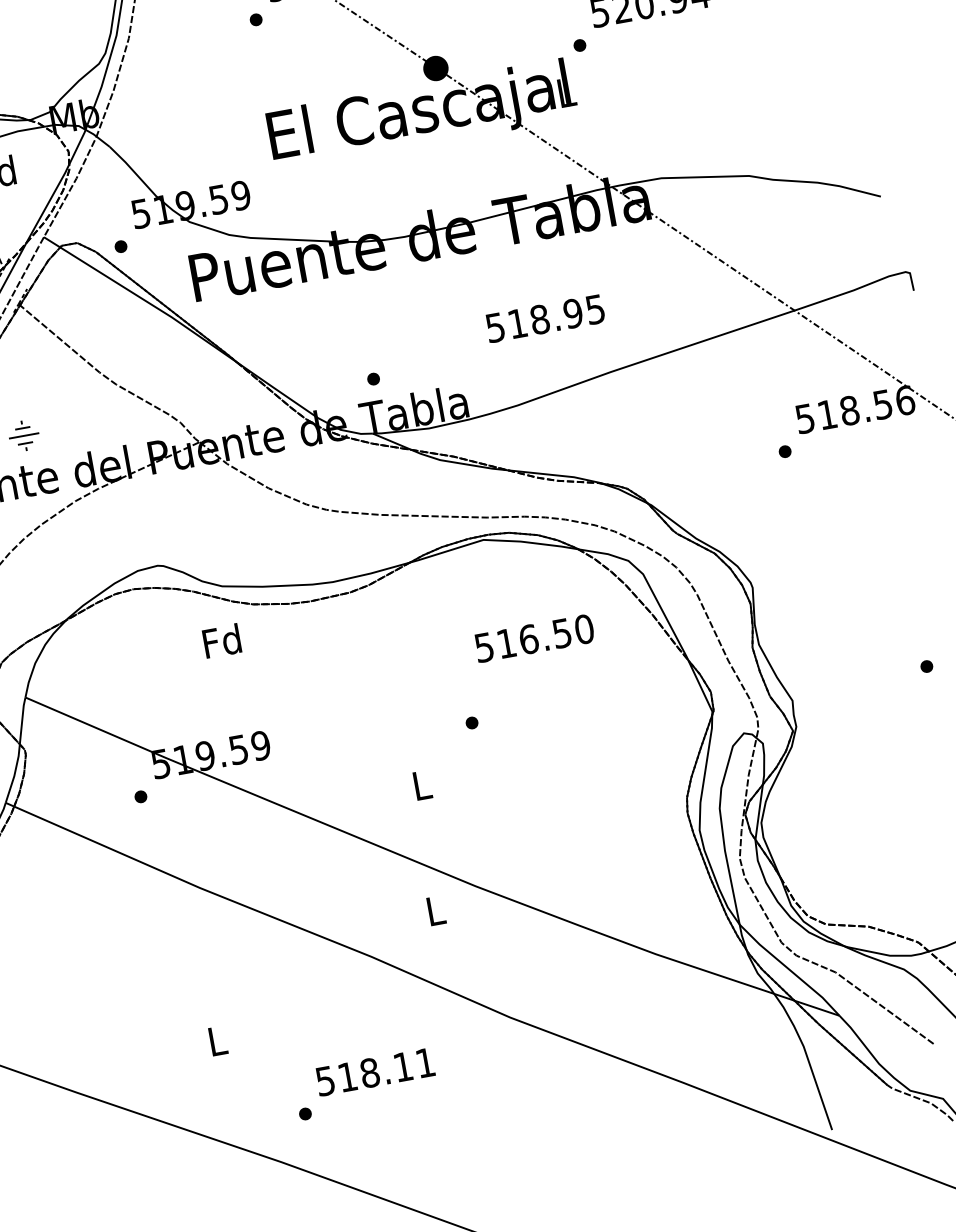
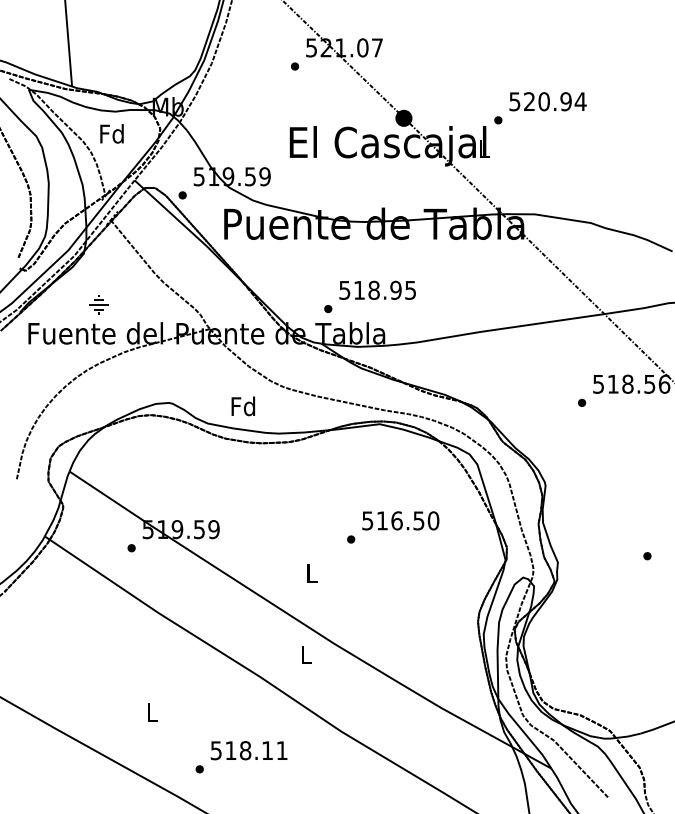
text: (544, 317) -> (377, 289), moved
text: (534, 637) -> (400, 520), moved
text: (220, 641) -> (242, 406), moved

